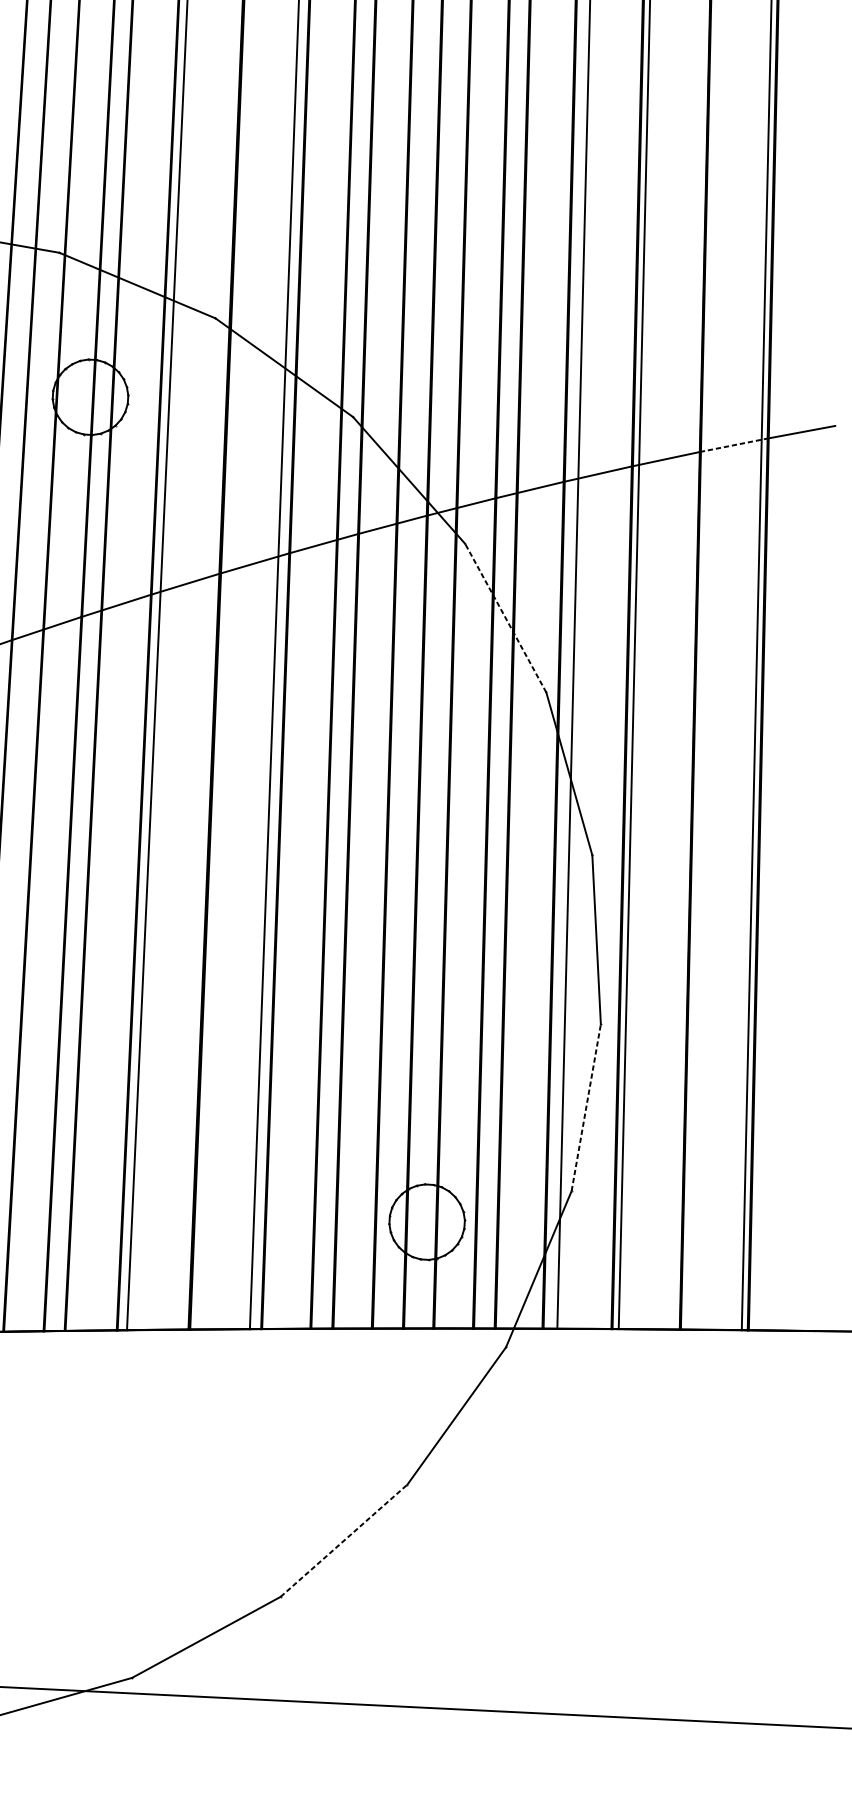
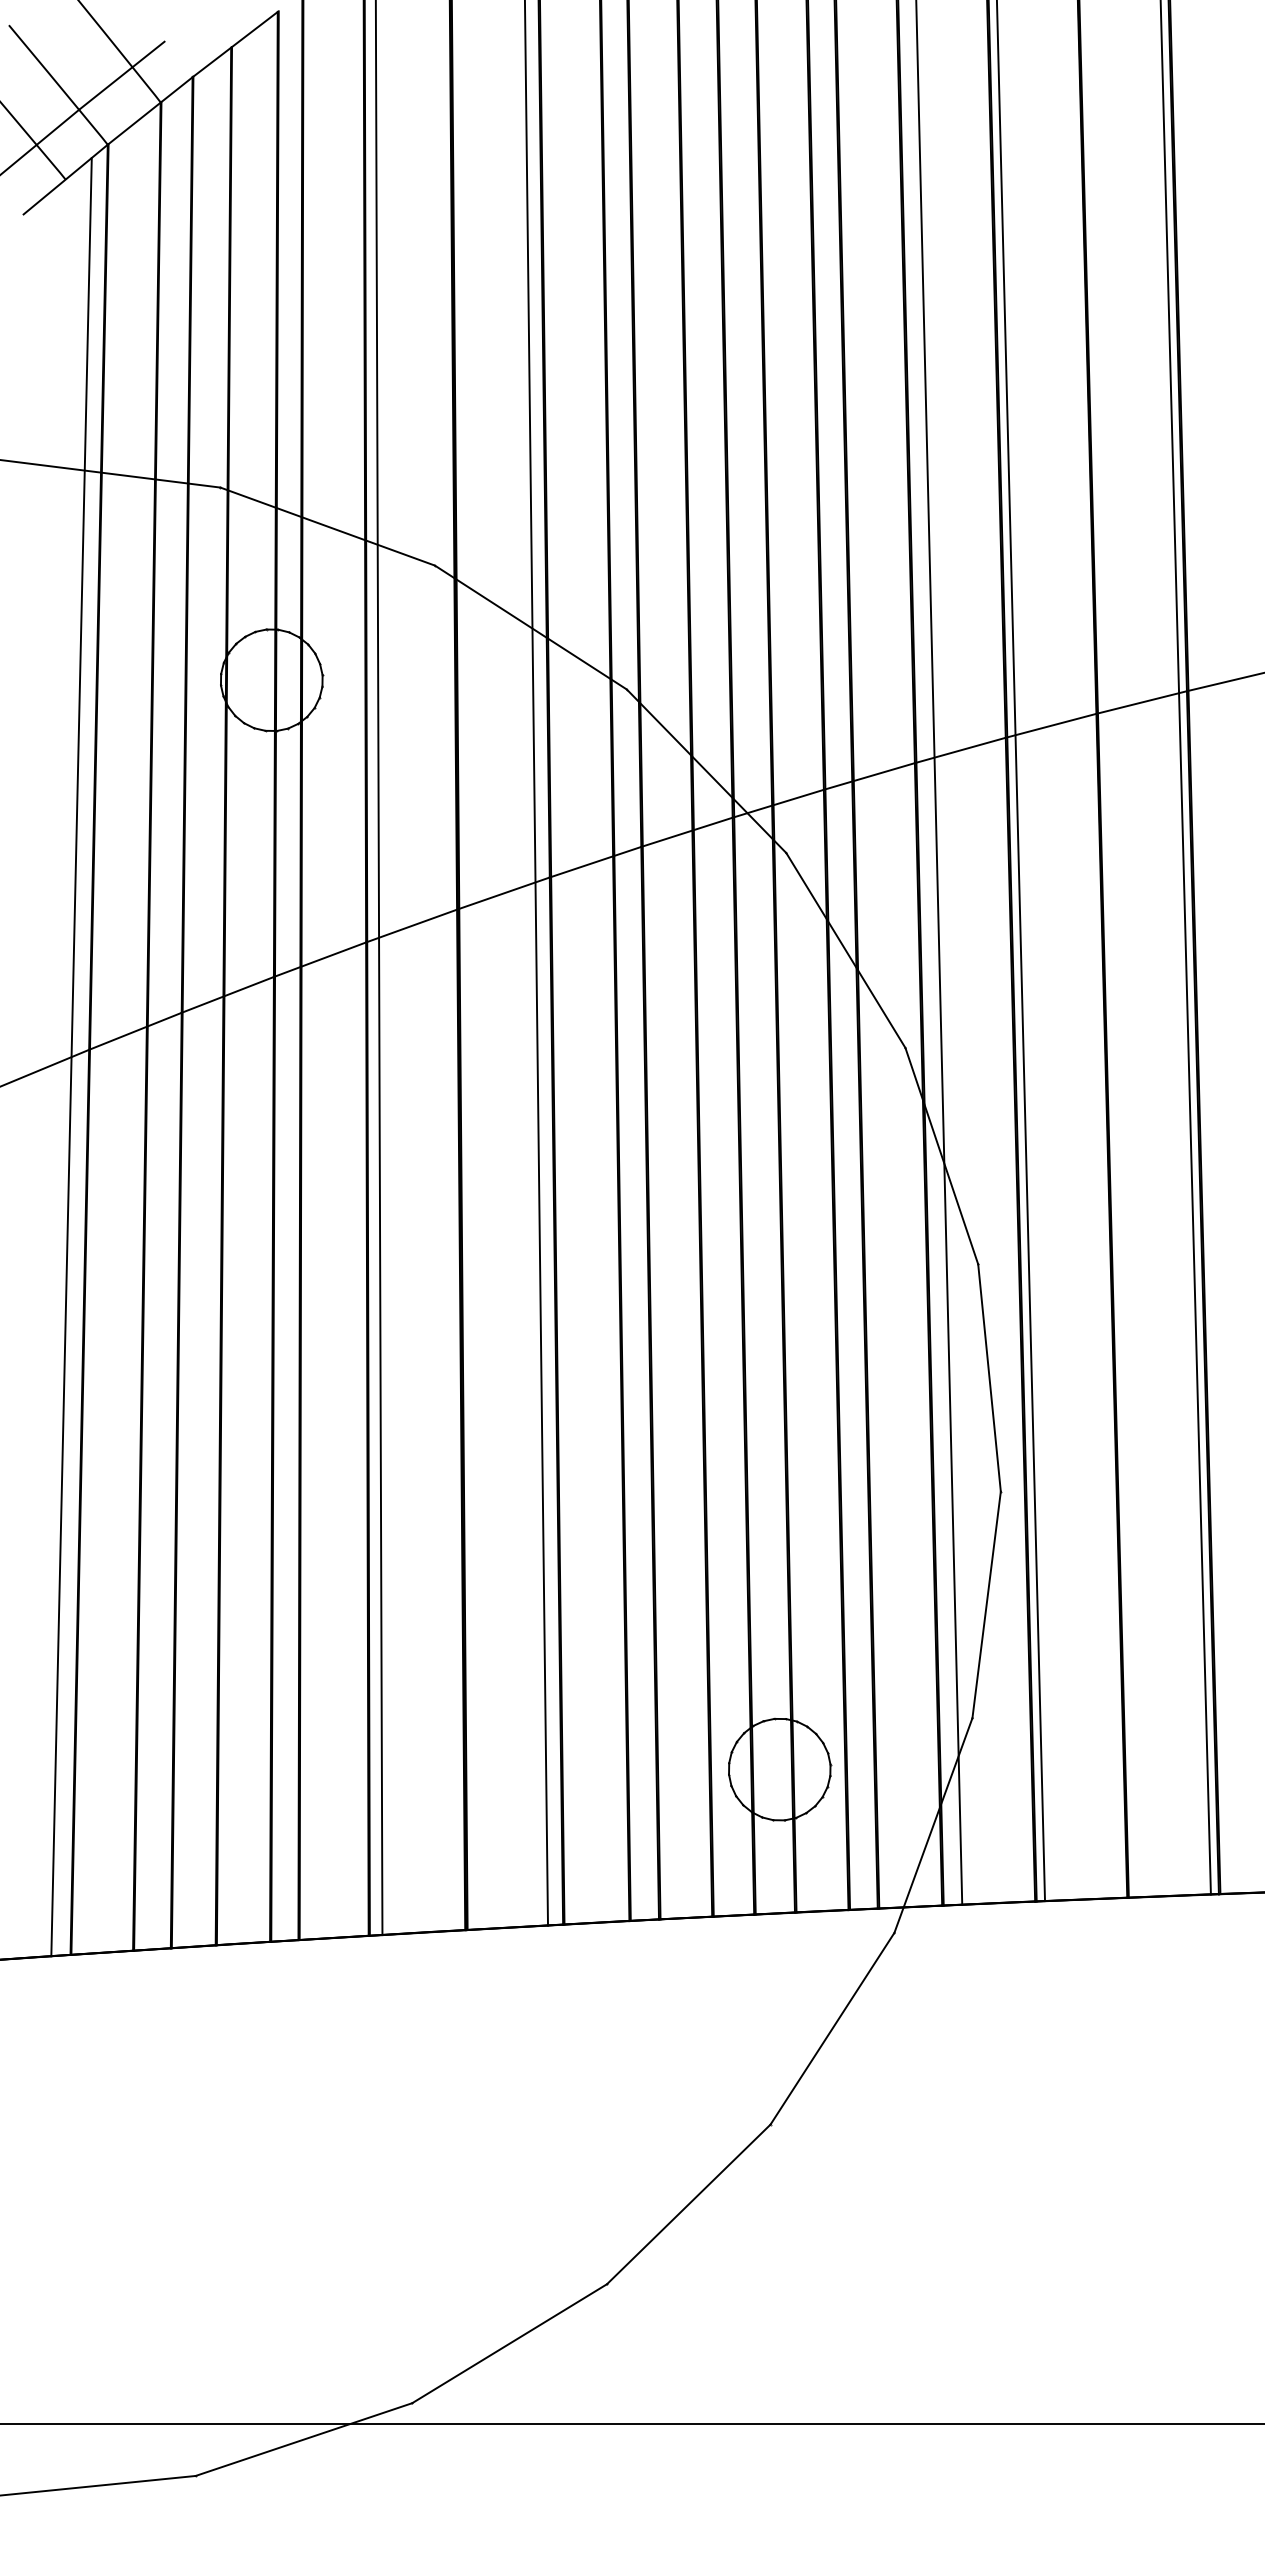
line: (733, 445) -> (1141, 702), dashed -> solid
line: (505, 618) -> (845, 950), dashed -> solid
line: (586, 1107) -> (986, 1604), dashed -> solid
line: (344, 1540) -> (689, 2204), dashed -> solid

